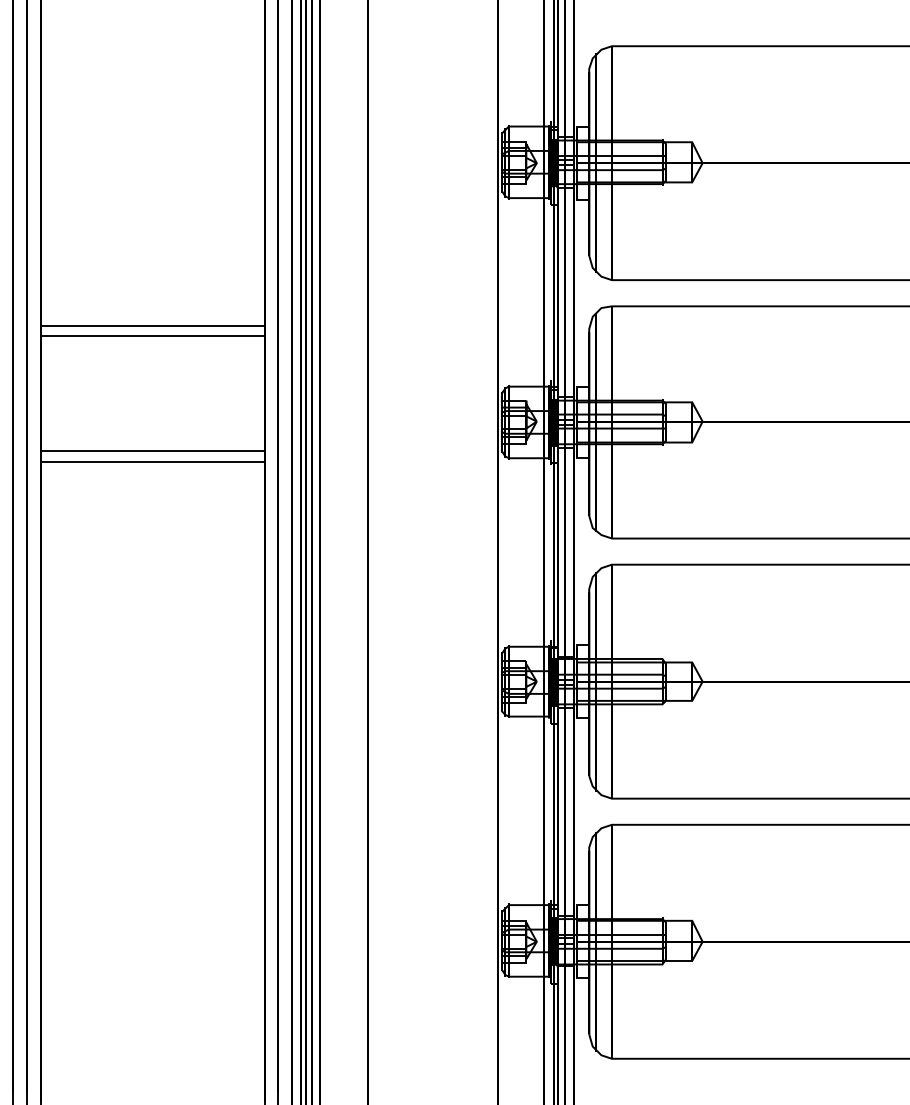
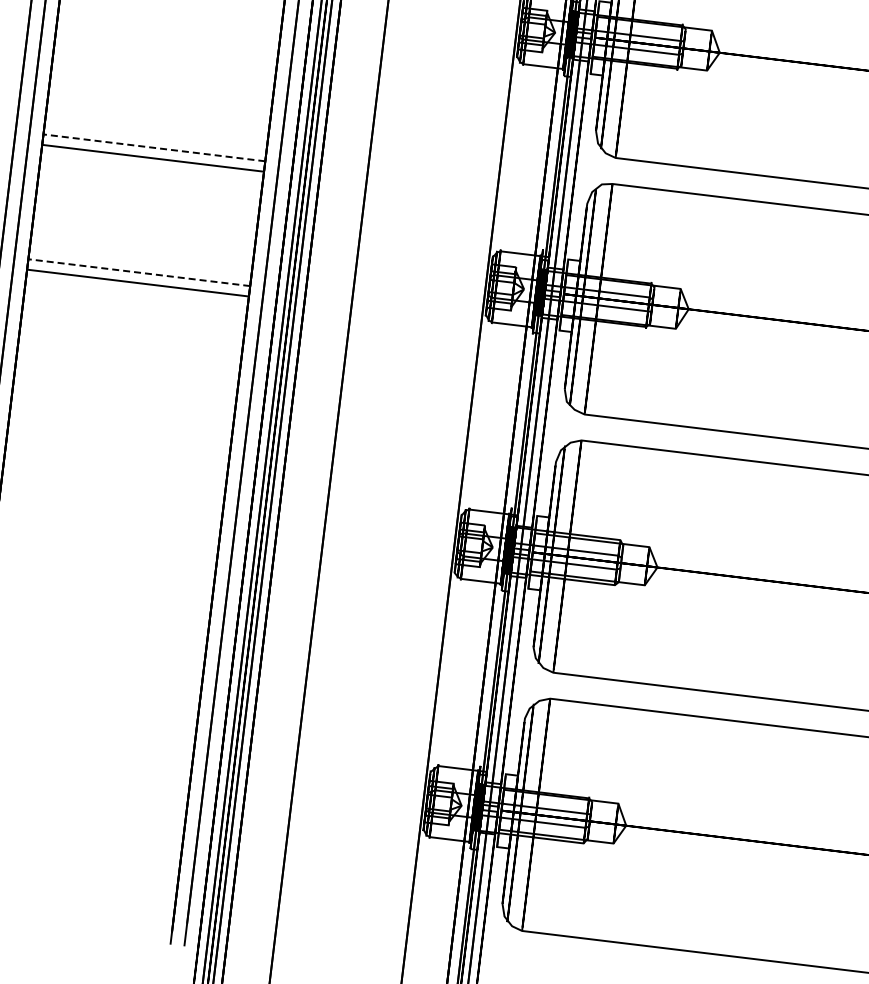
line: (152, 325) -> (154, 147), solid -> dashed
line: (152, 451) -> (138, 272), solid -> dashed

